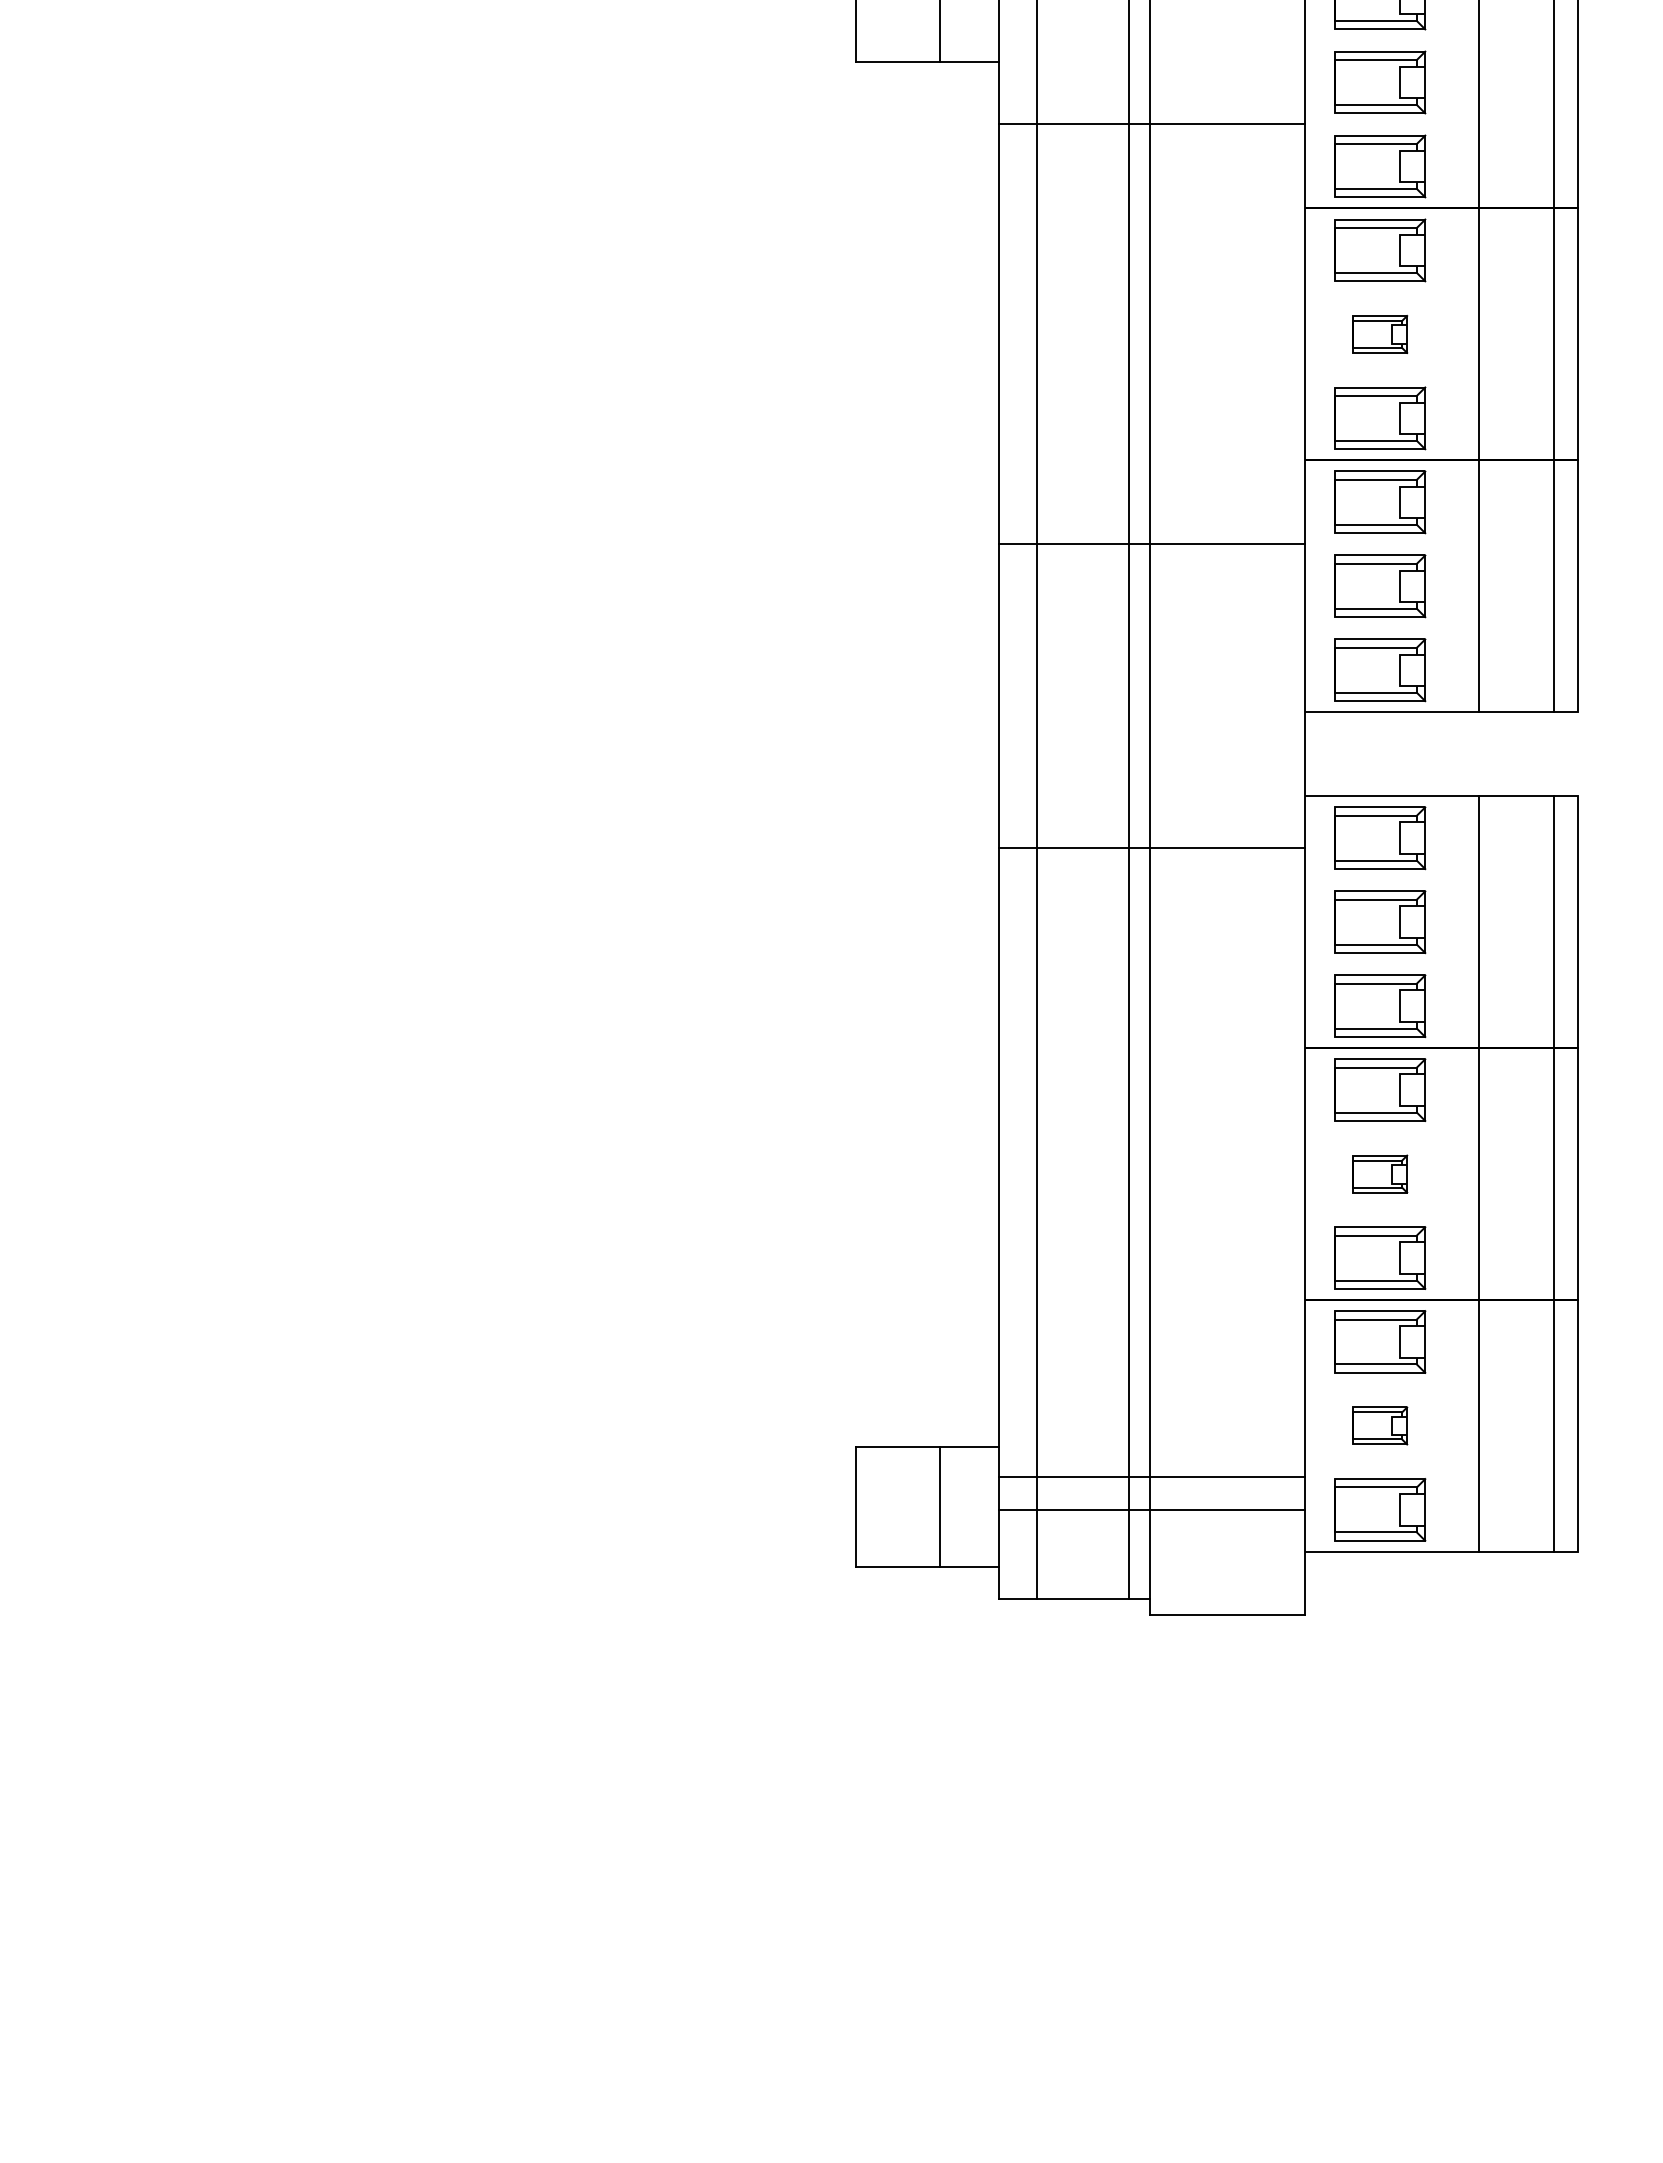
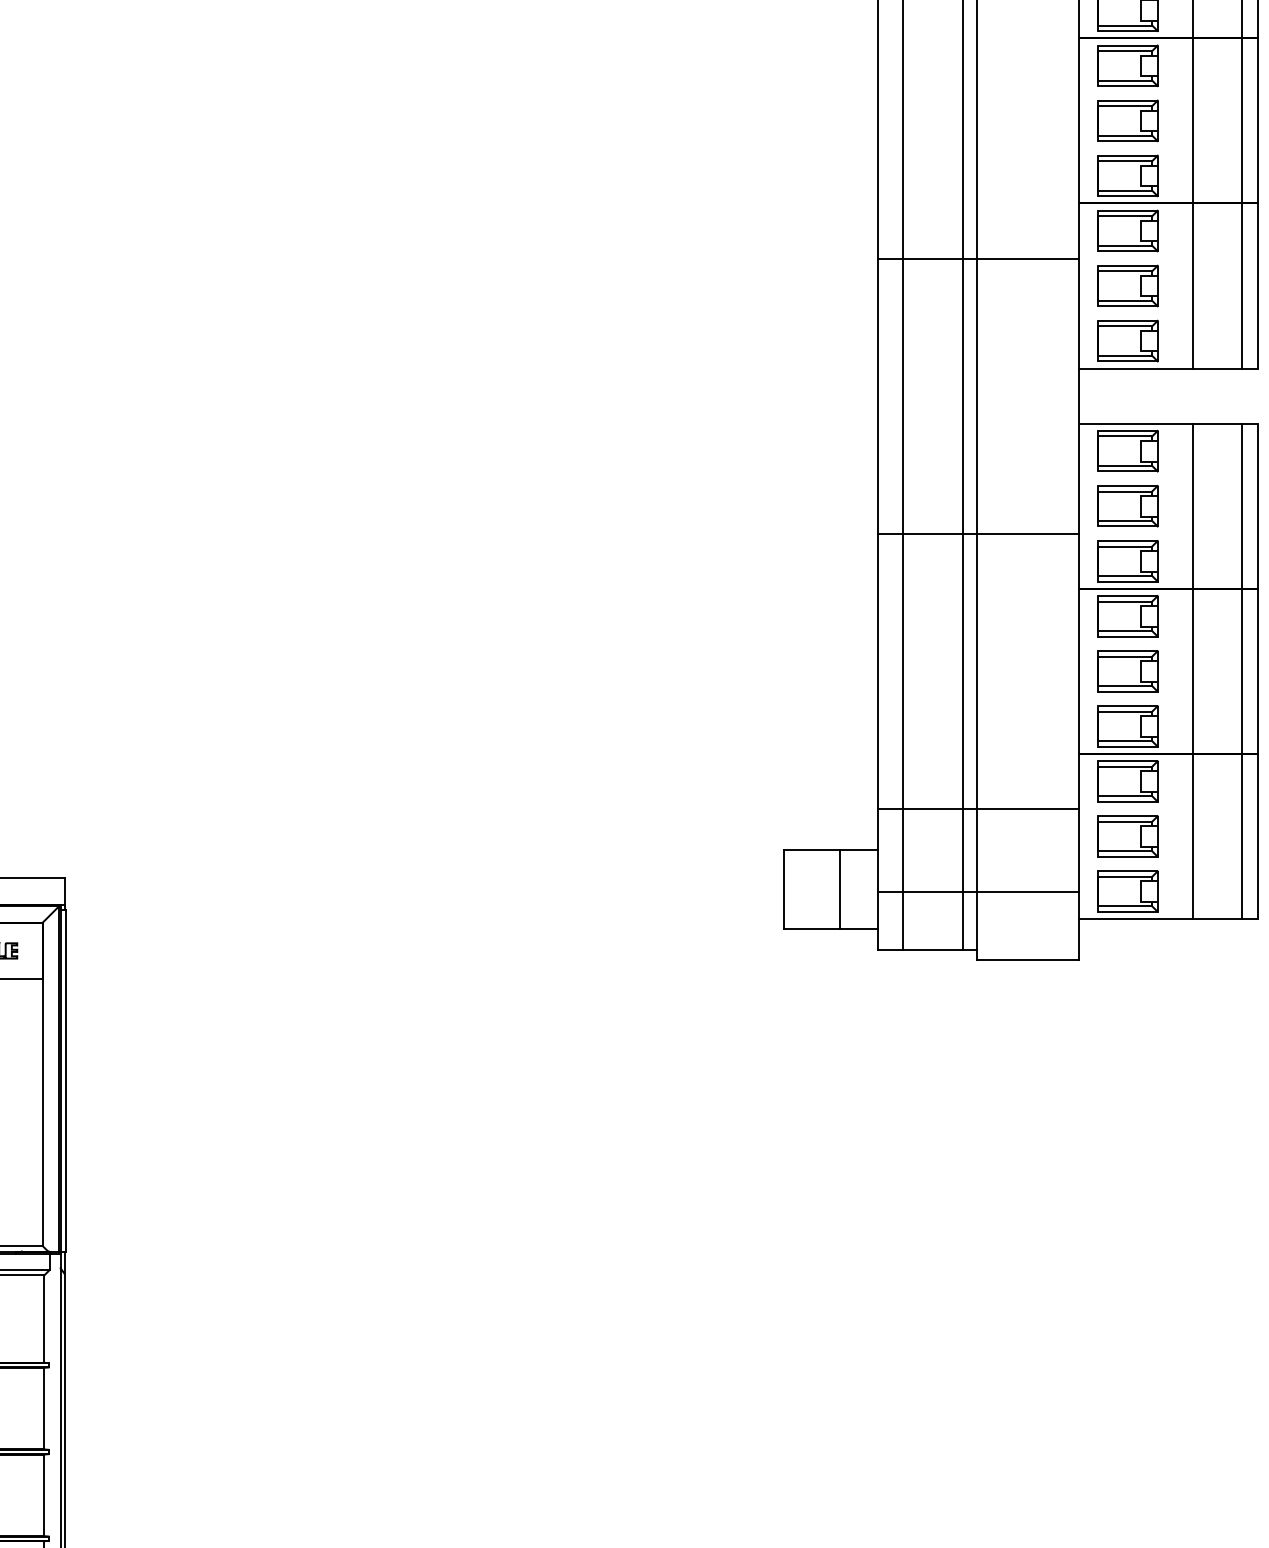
part: (1379, 333) -> (1127, 120), size x1.67
line: (1151, 847) -> (978, 533), moved
part: (1379, 1174) -> (1127, 671), size x1.67
part: (1379, 1425) -> (1127, 836), size x1.67
line: (1151, 1477) -> (978, 809), moved

